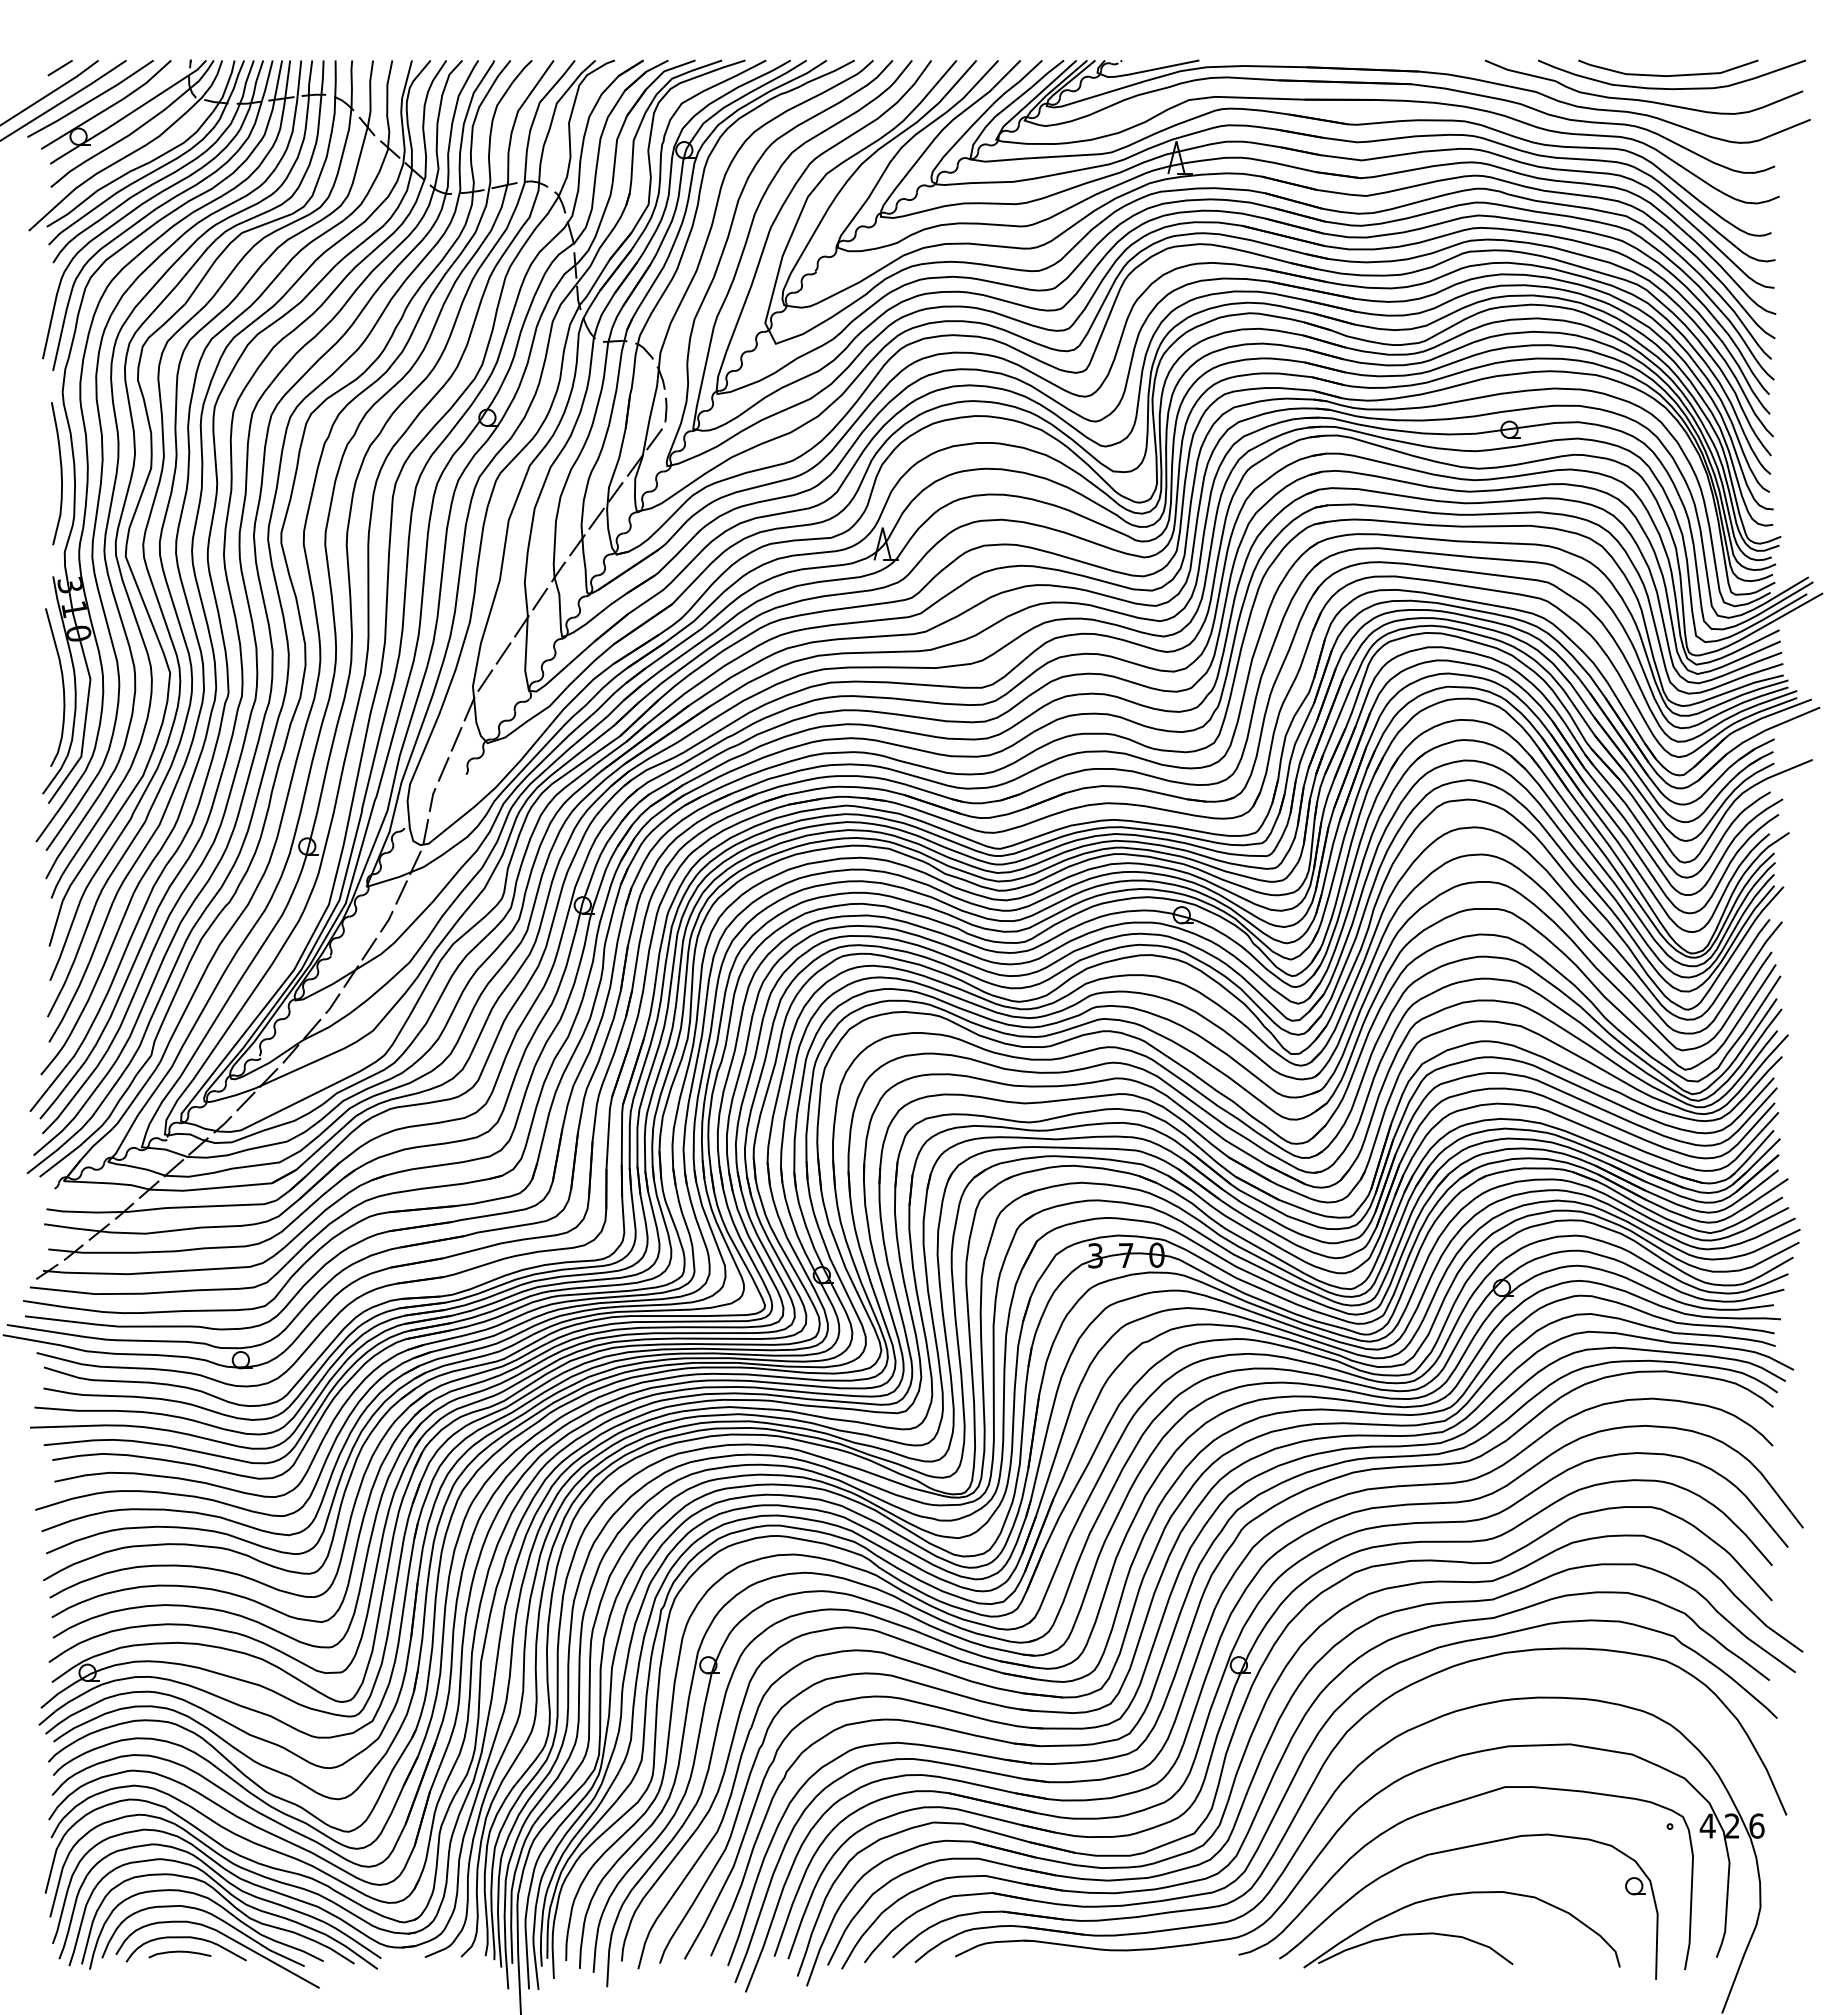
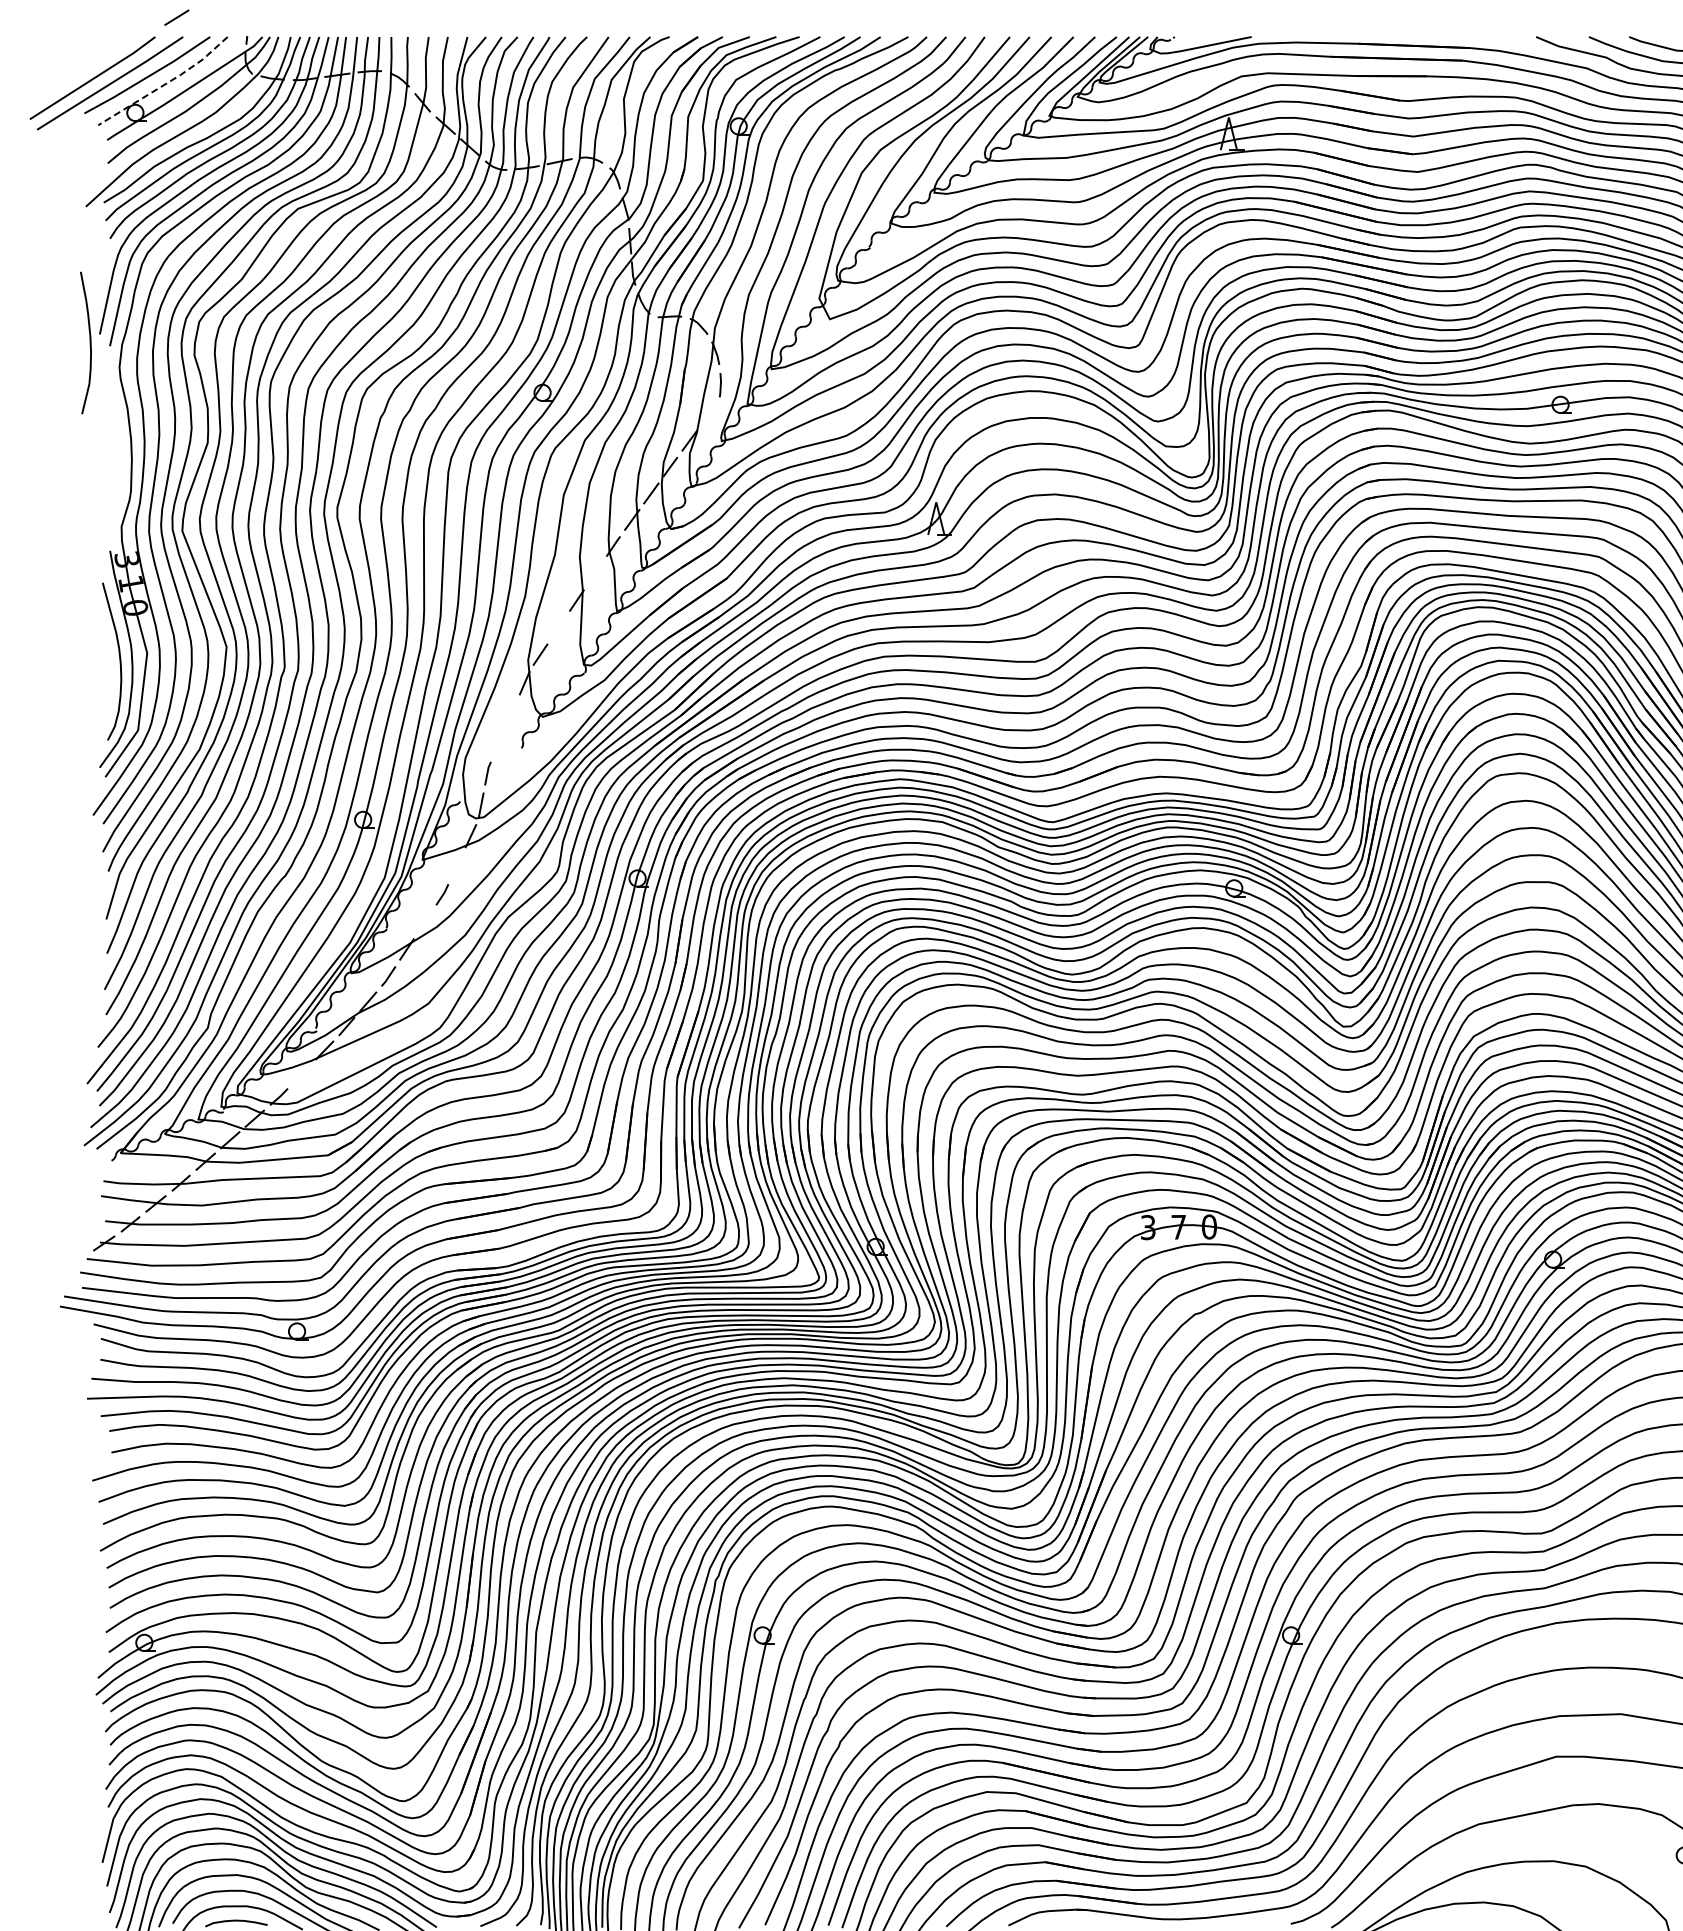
line: (59, 68) -> (176, 18), moved
line: (109, 107) -> (166, 83), solid -> dashed
line: (654, 439) -> (709, 414), removed
curve: (60, 473) -> (89, 342), moved
line: (540, 598) -> (595, 572), removed
line: (503, 653) -> (558, 627), removed
line: (456, 739) -> (511, 713), removed
line: (443, 769) -> (498, 743), removed
line: (401, 892) -> (457, 865), removed
line: (369, 949) -> (425, 922), removed
line: (245, 1101) -> (301, 1073), removed

